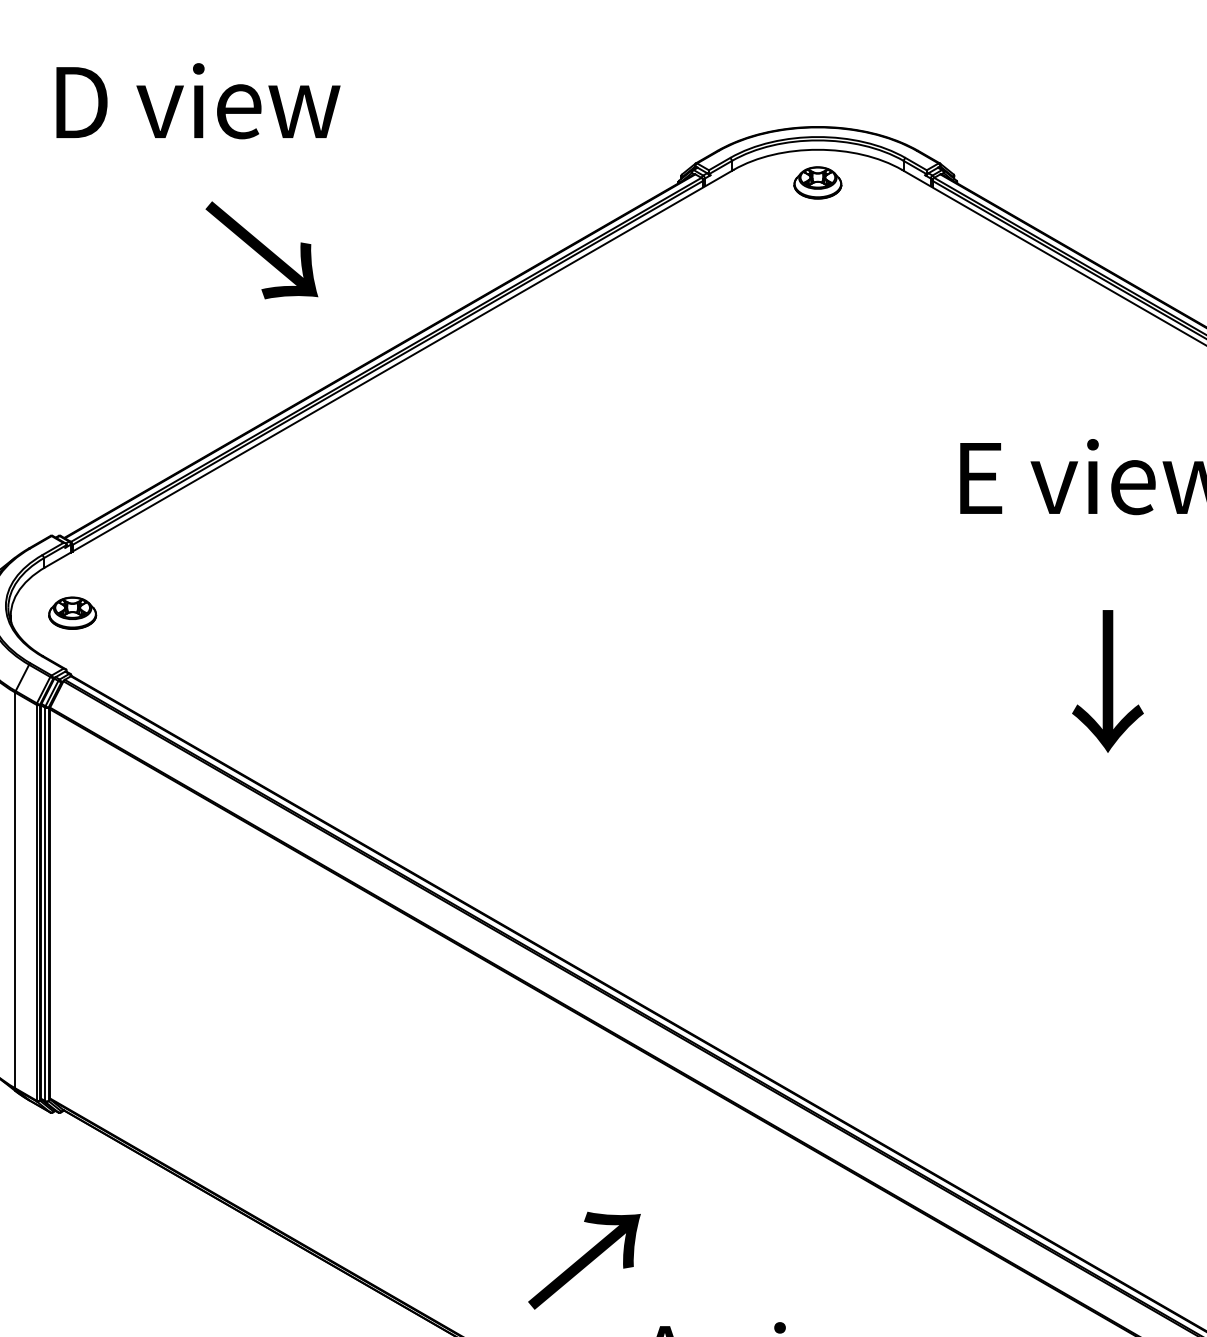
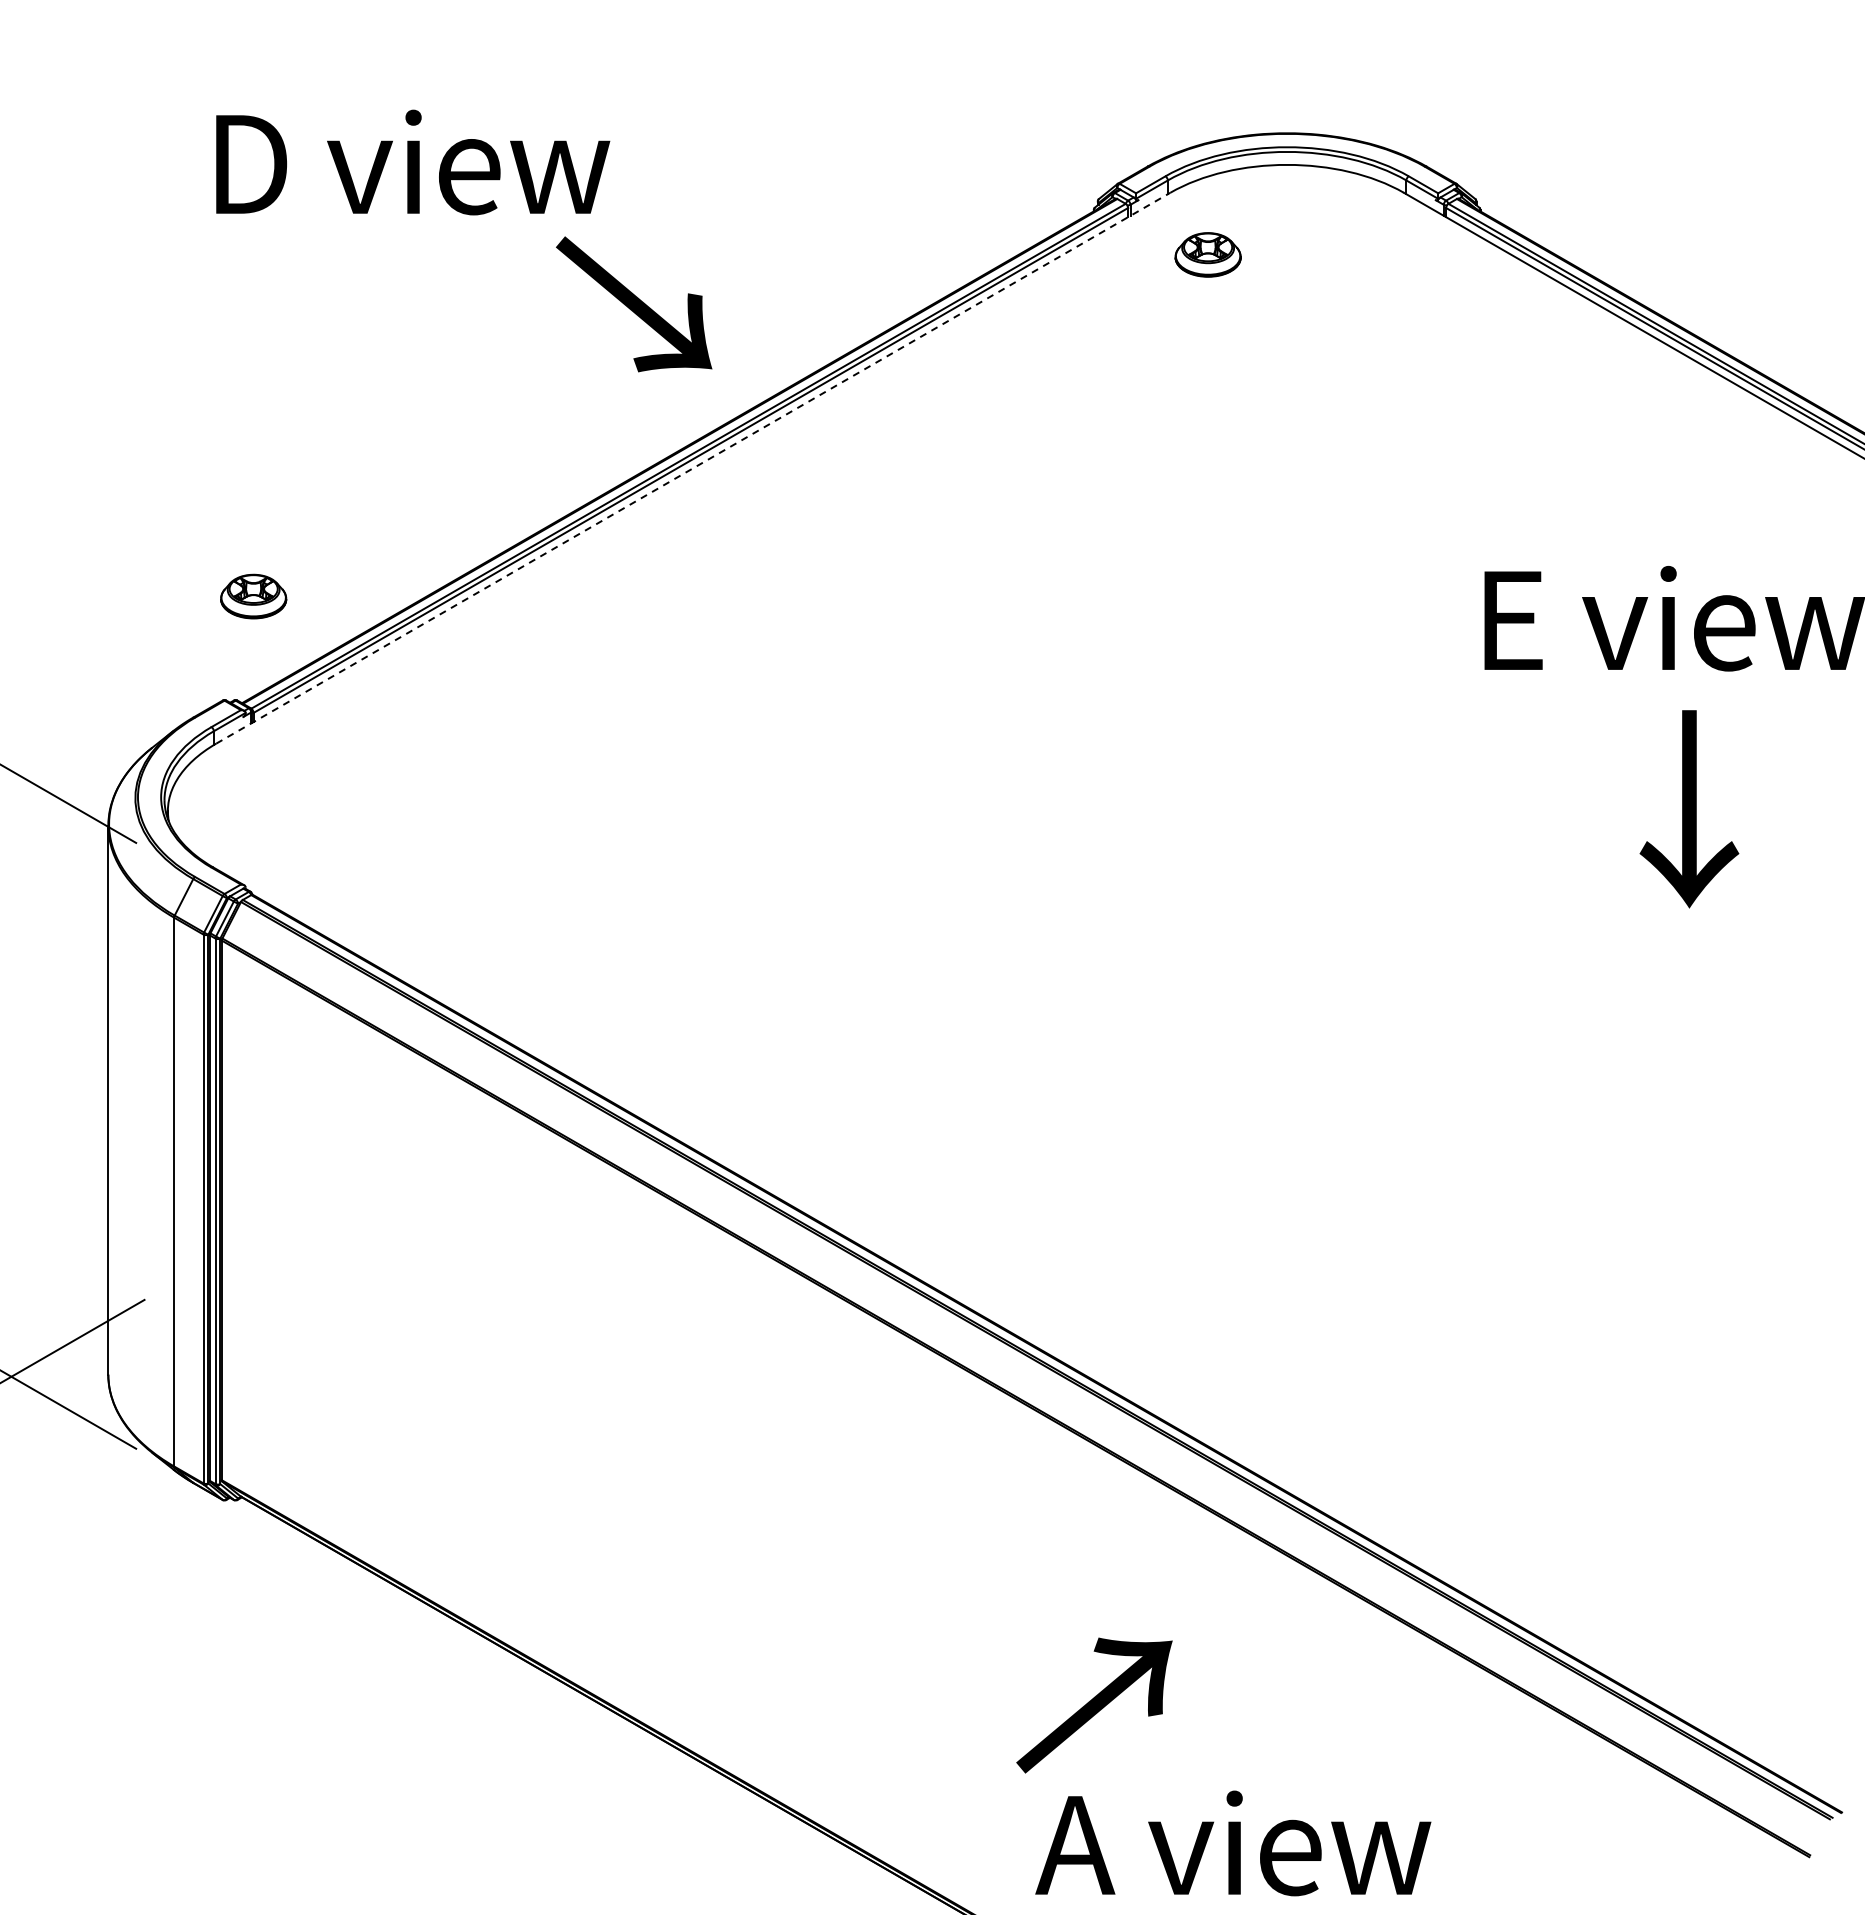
text: (198, 101) -> (413, 162), moved
part: (817, 182) -> (1207, 254), moved
text: (262, 250) -> (634, 304), moved
line: (389, 368) -> (693, 468), solid -> dashed
part: (72, 613) -> (253, 596), moved
text: (1108, 681) -> (1689, 809), moved
text: (584, 1260) -> (1094, 1705), moved

